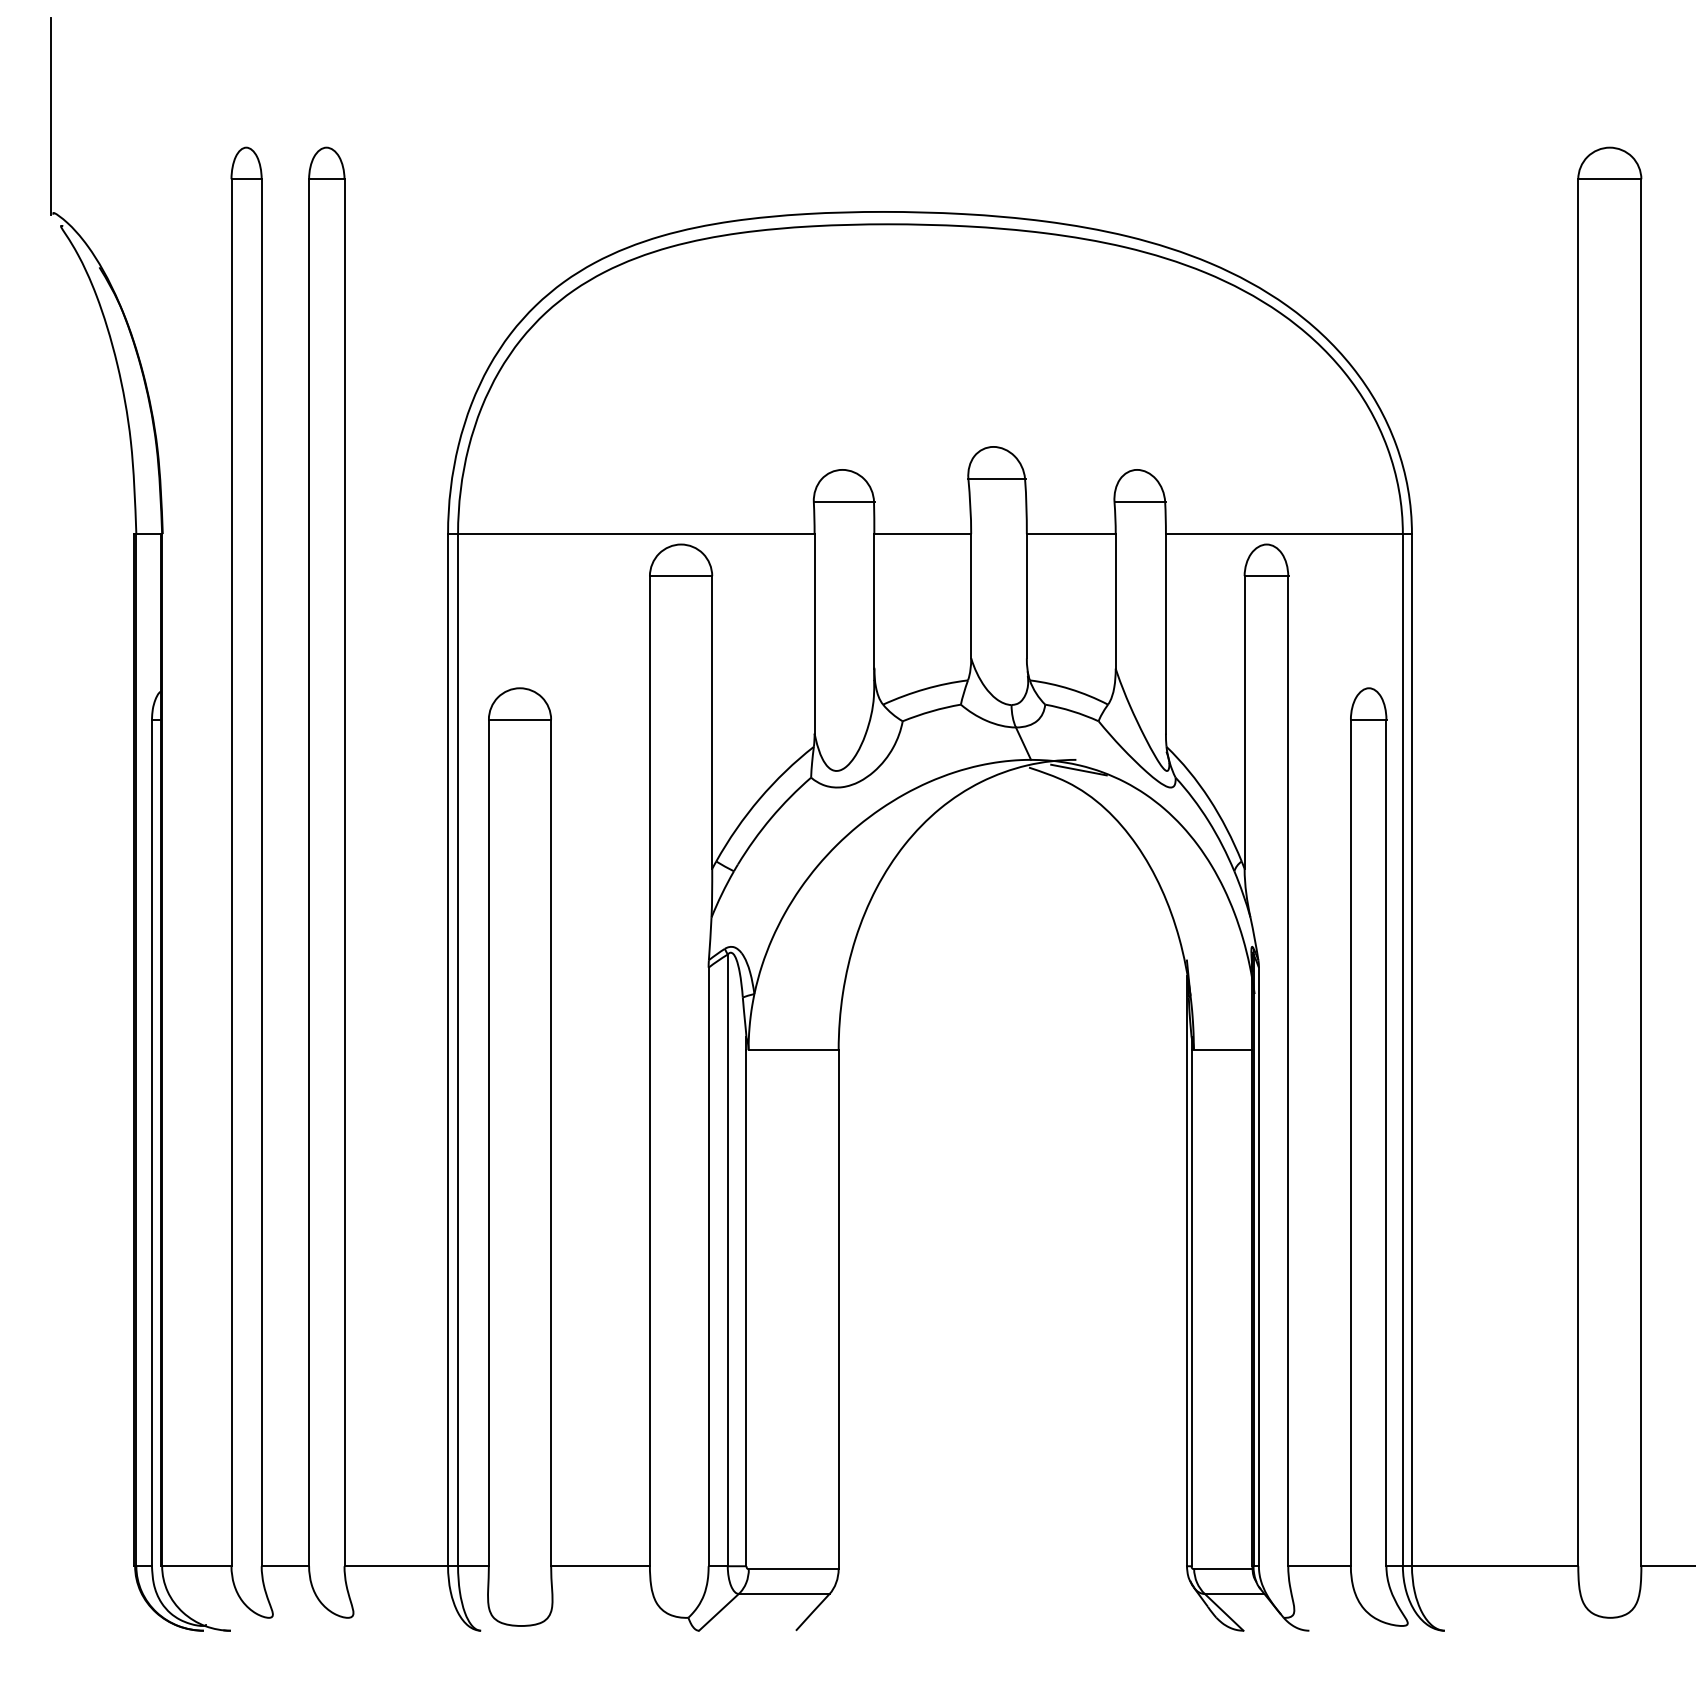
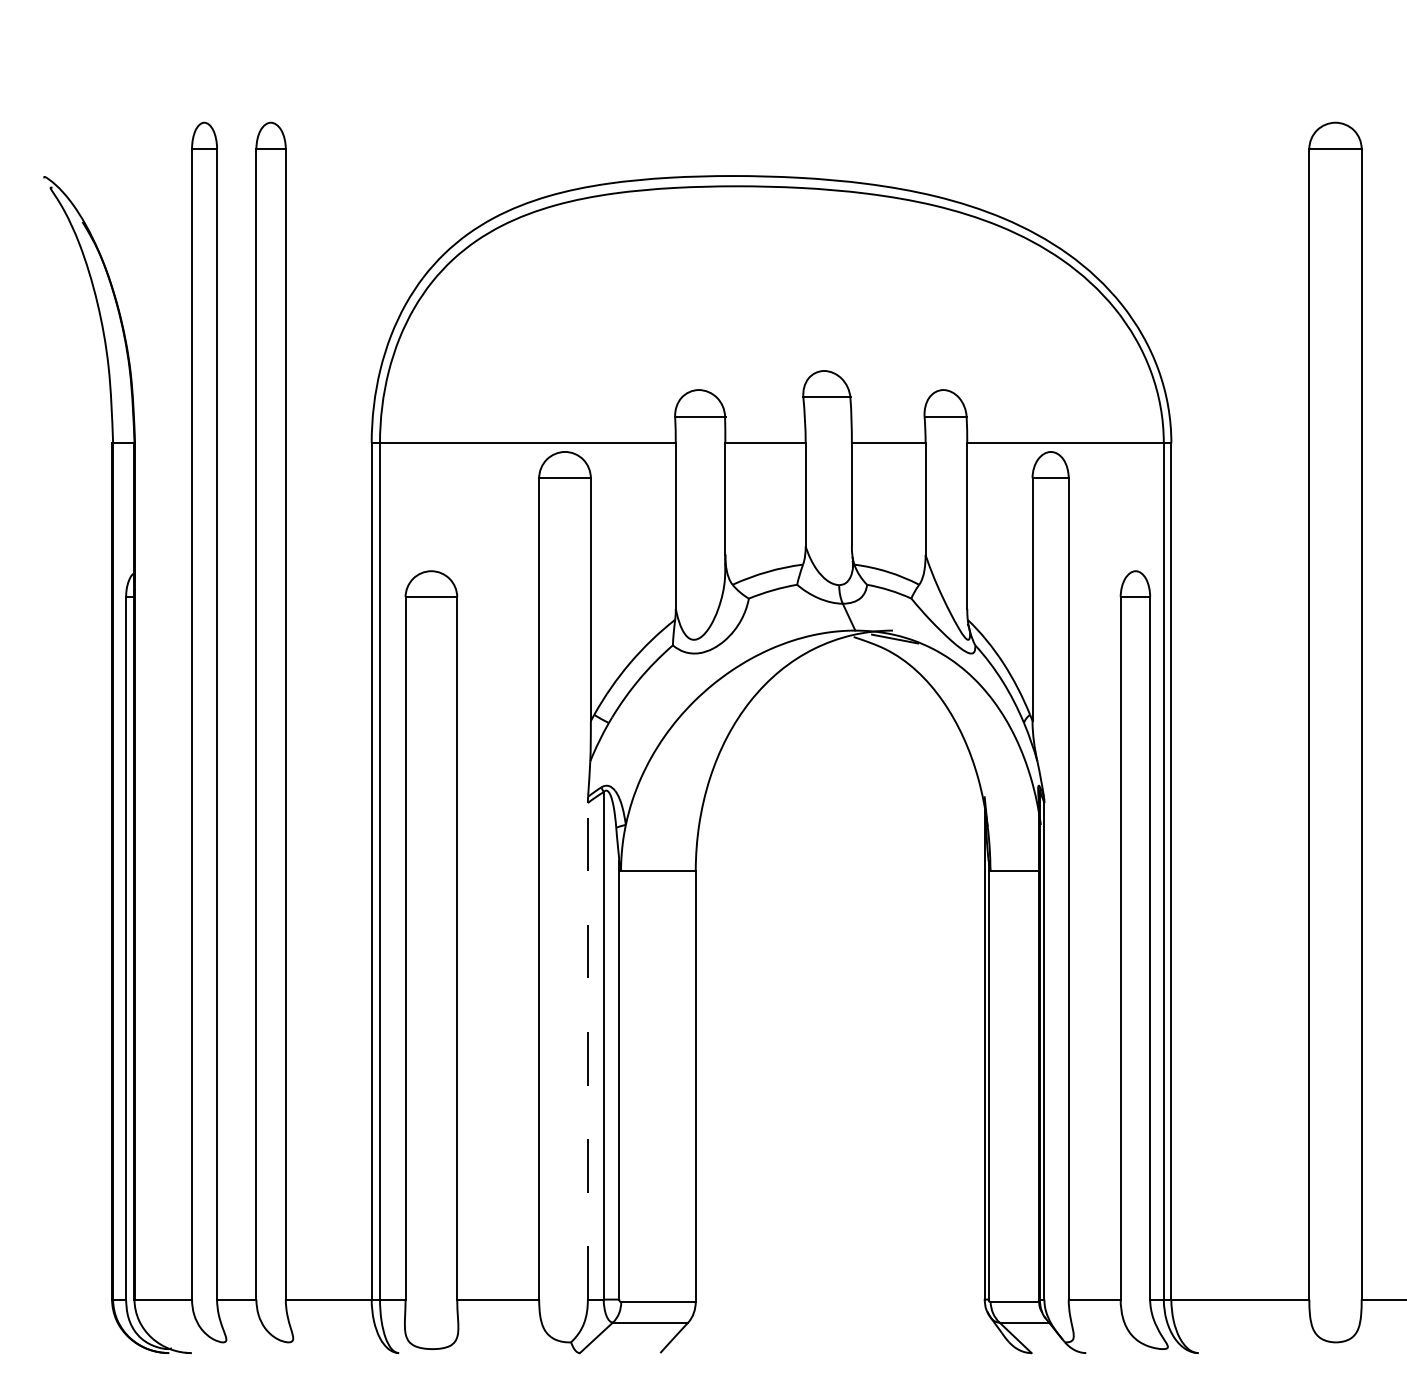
line: (50, 116) -> (41, 96), removed
line: (708, 1266) -> (587, 1050), solid -> dashed

